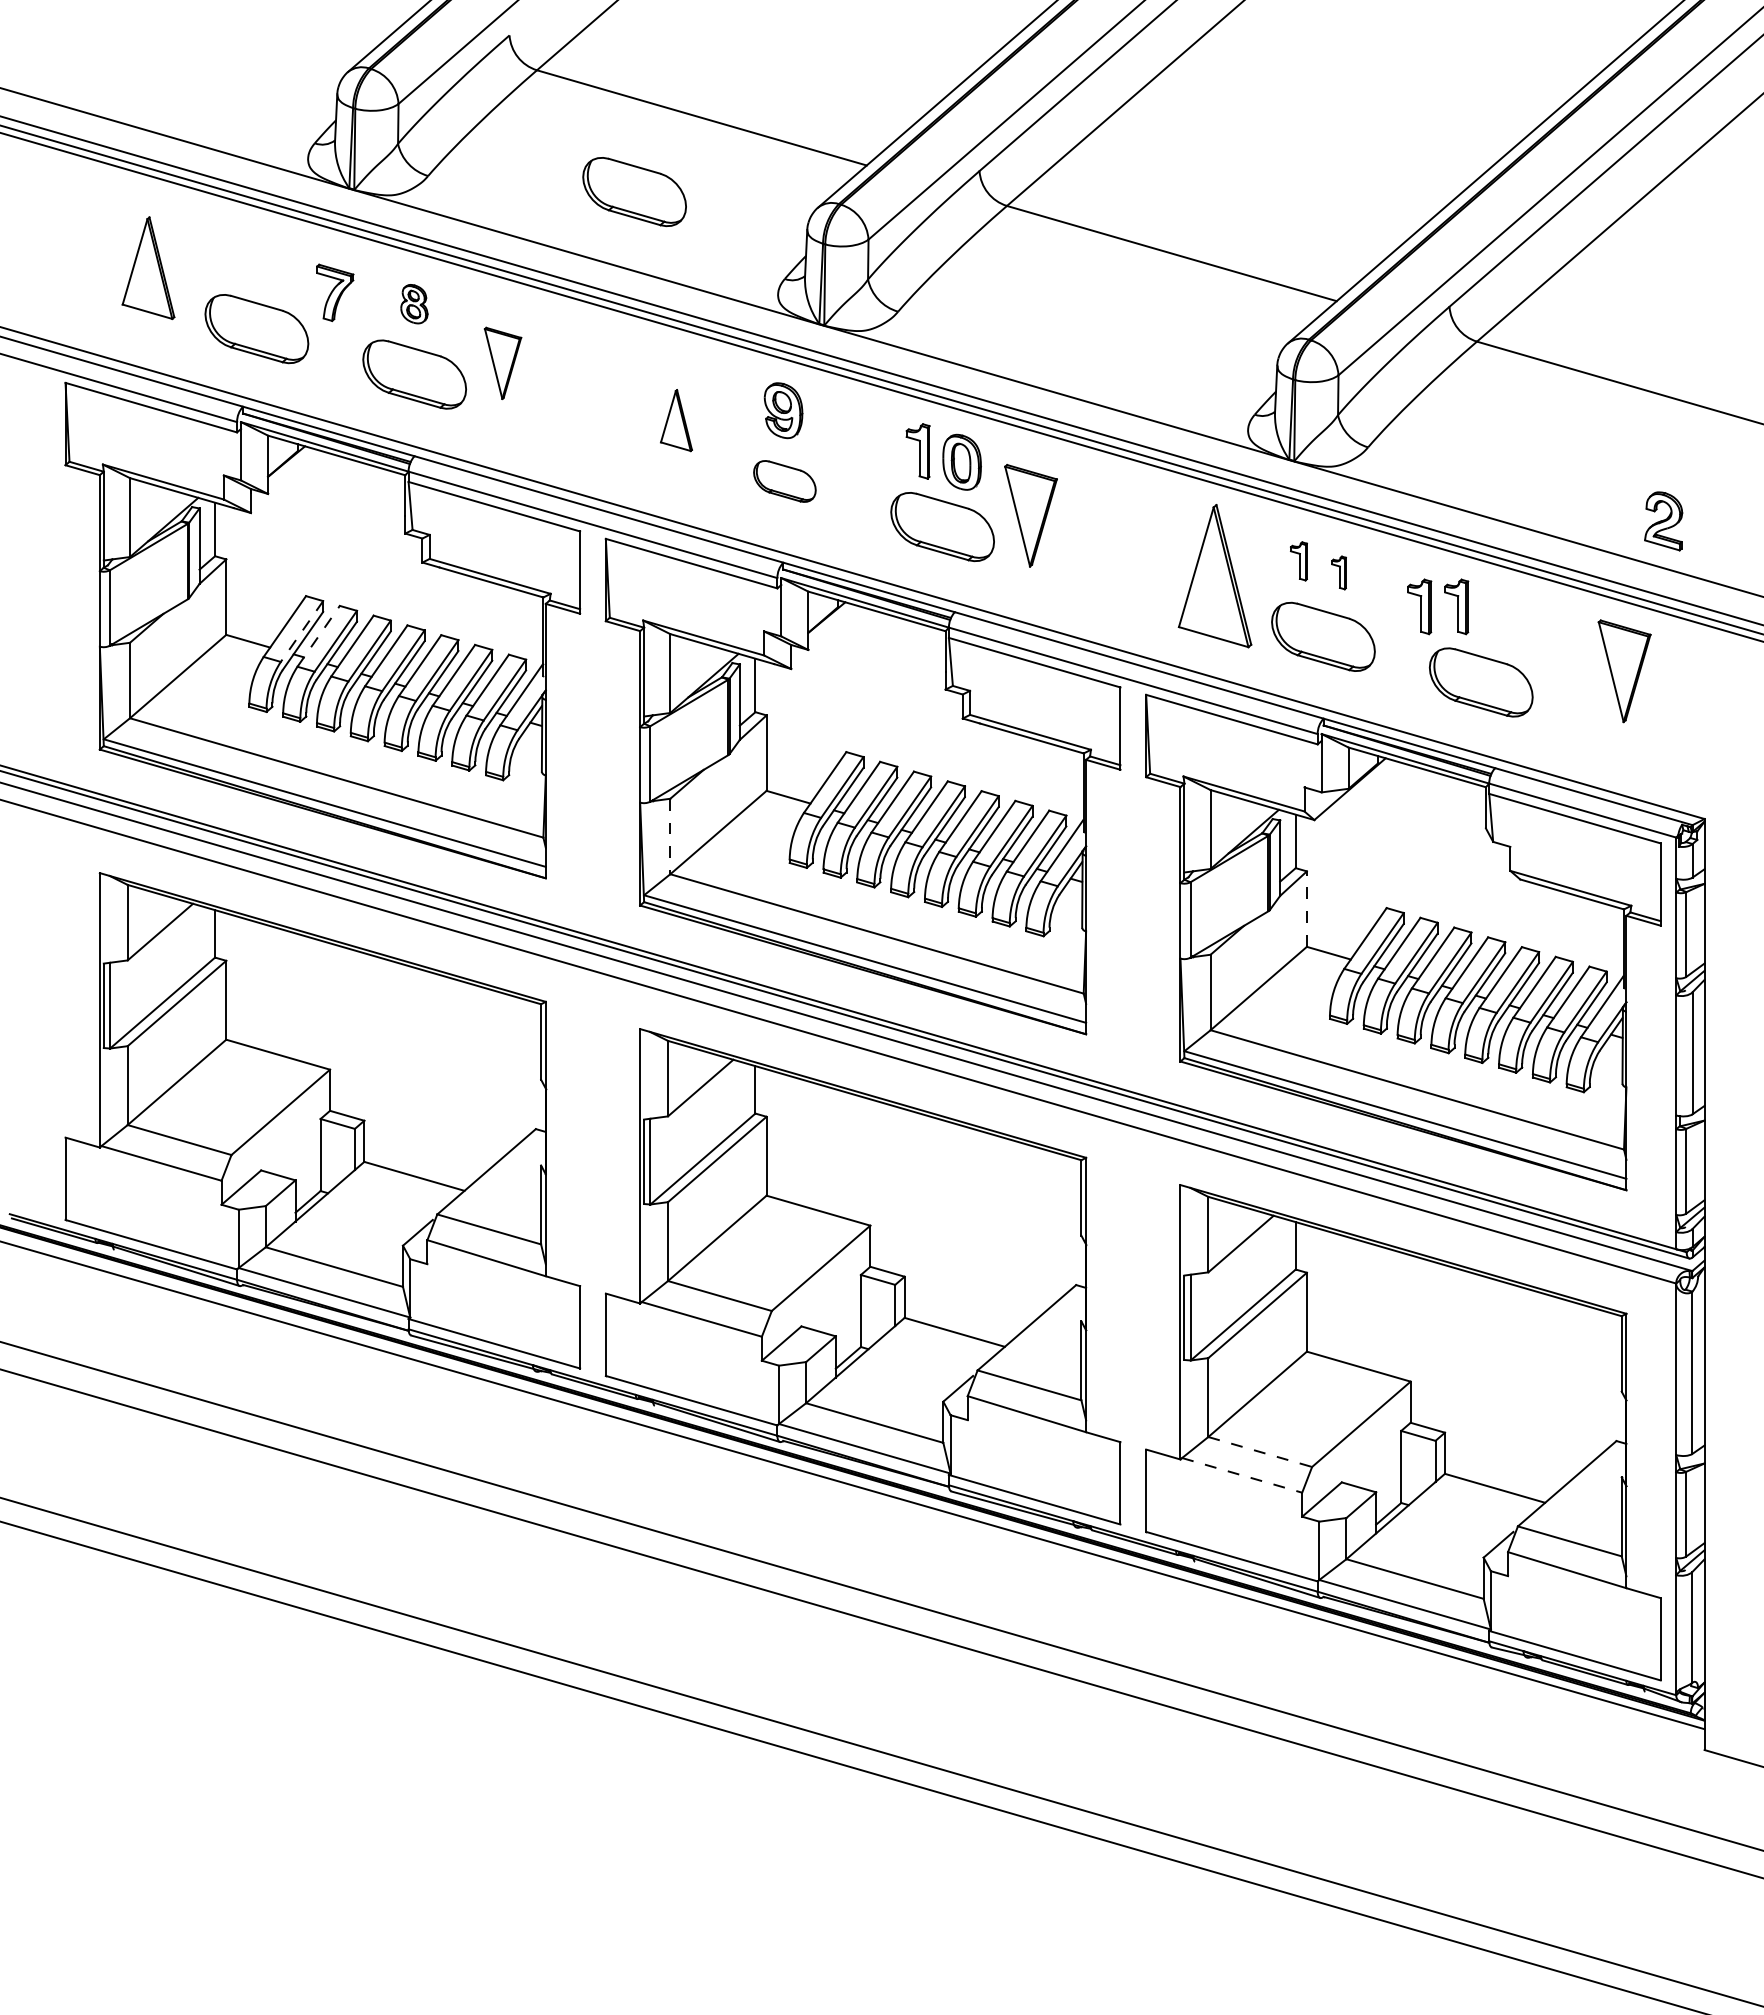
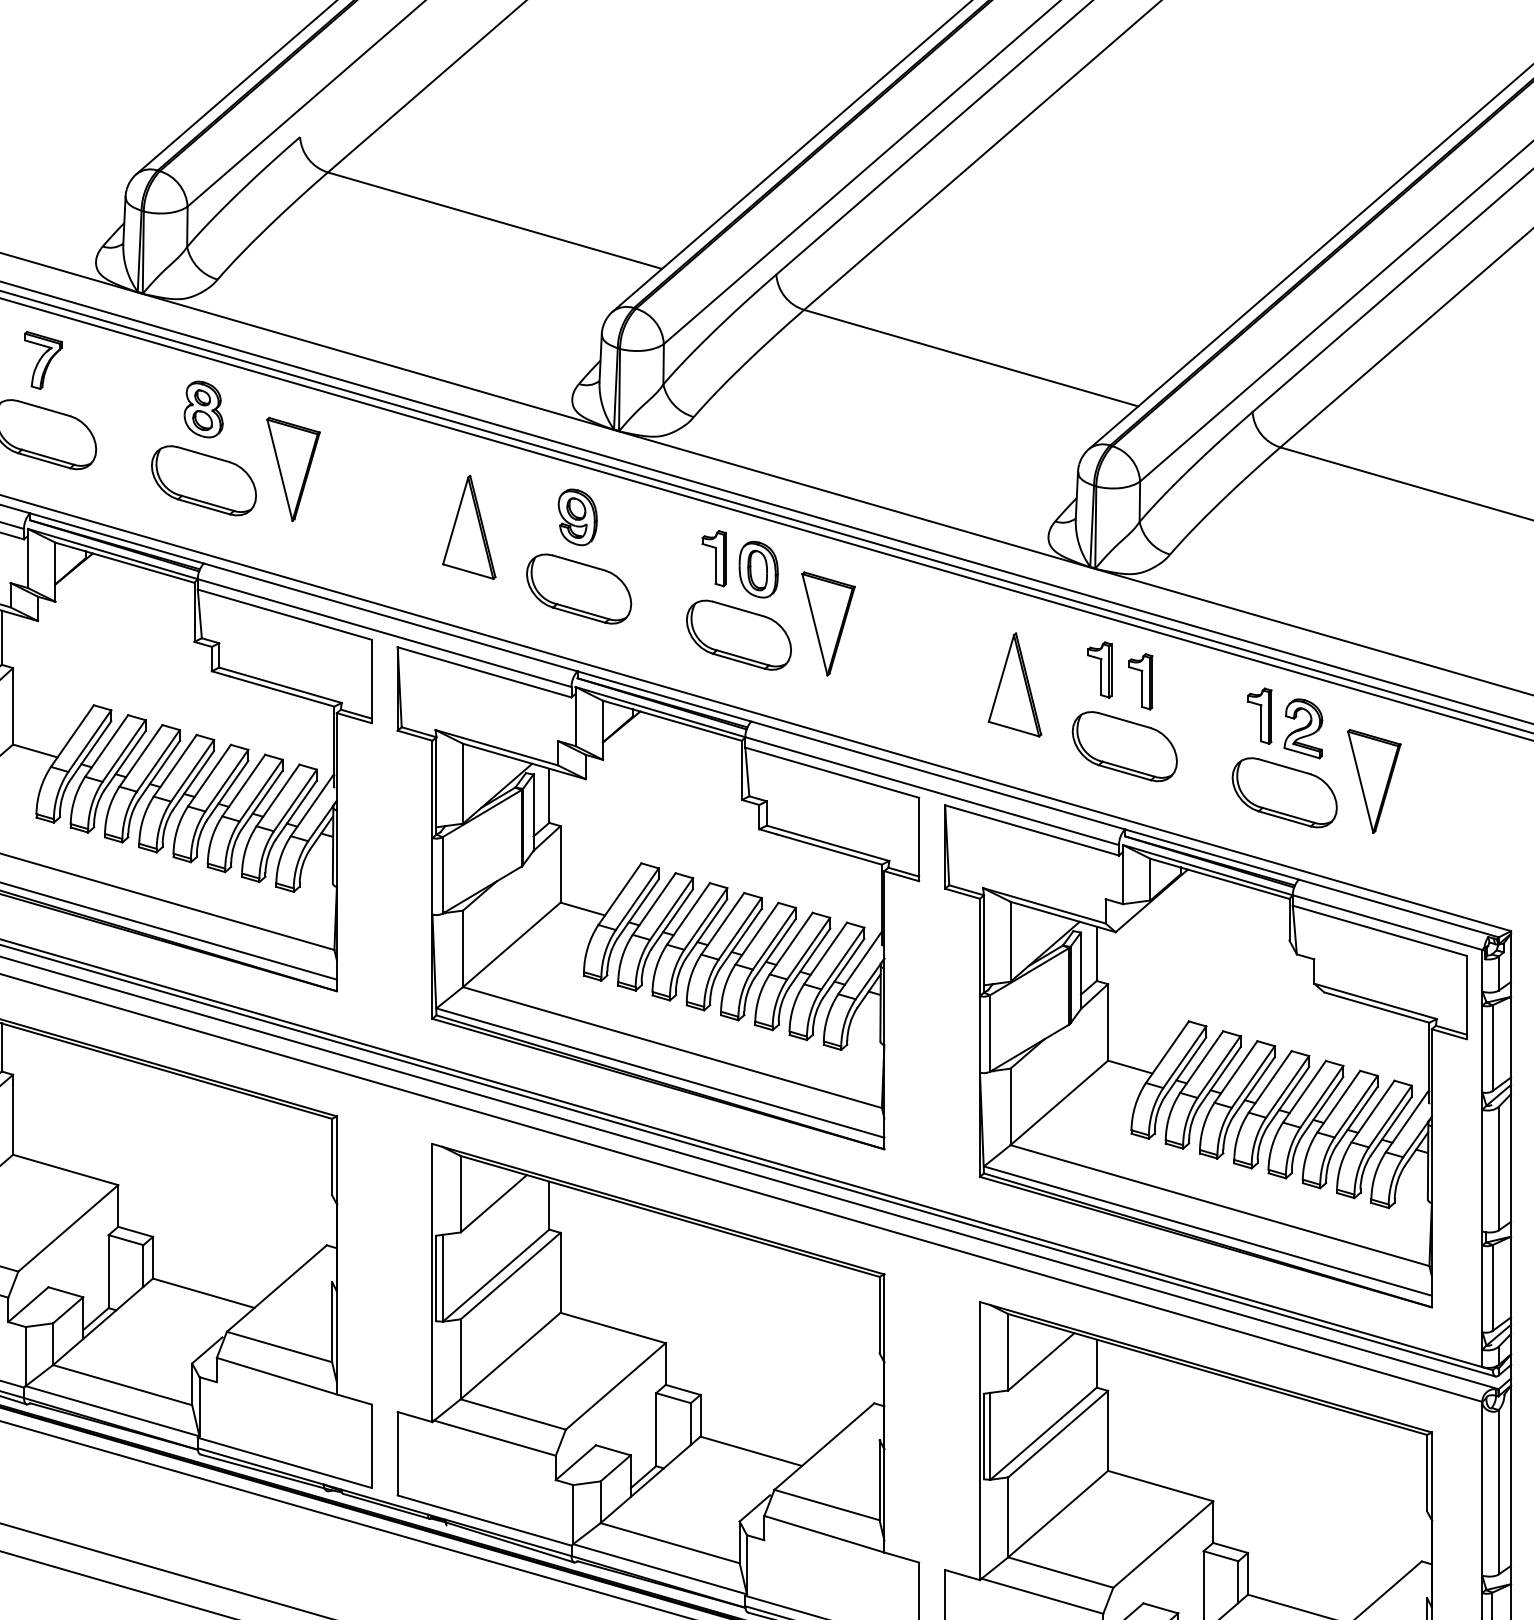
part: (634, 192) -> (426, 296), removed
part: (335, 292) -> (43, 360), moved
part: (414, 303) -> (203, 408), size x1.43
part: (502, 363) -> (292, 469), size x1.43
part: (676, 420) -> (469, 527), size x1.67
part: (784, 481) -> (578, 589), size x1.67
part: (1663, 521) -> (1303, 728), moved
part: (1298, 561) -> (1099, 670), size x1.43
part: (1338, 572) -> (1140, 681), size x1.67
part: (1214, 575) -> (1014, 684), size x0.71
part: (1419, 606) -> (1222, 715), removed
line: (301, 631) -> (89, 741), dashed -> solid
line: (318, 635) -> (106, 745), dashed -> solid
part: (1624, 671) -> (1374, 781), moved
line: (670, 836) -> (463, 948), dashed -> solid
line: (1306, 909) -> (1107, 1022), dashed -> solid
line: (1260, 1452) -> (1061, 1573), dashed -> solid
line: (1242, 1475) -> (1042, 1596), dashed -> solid

